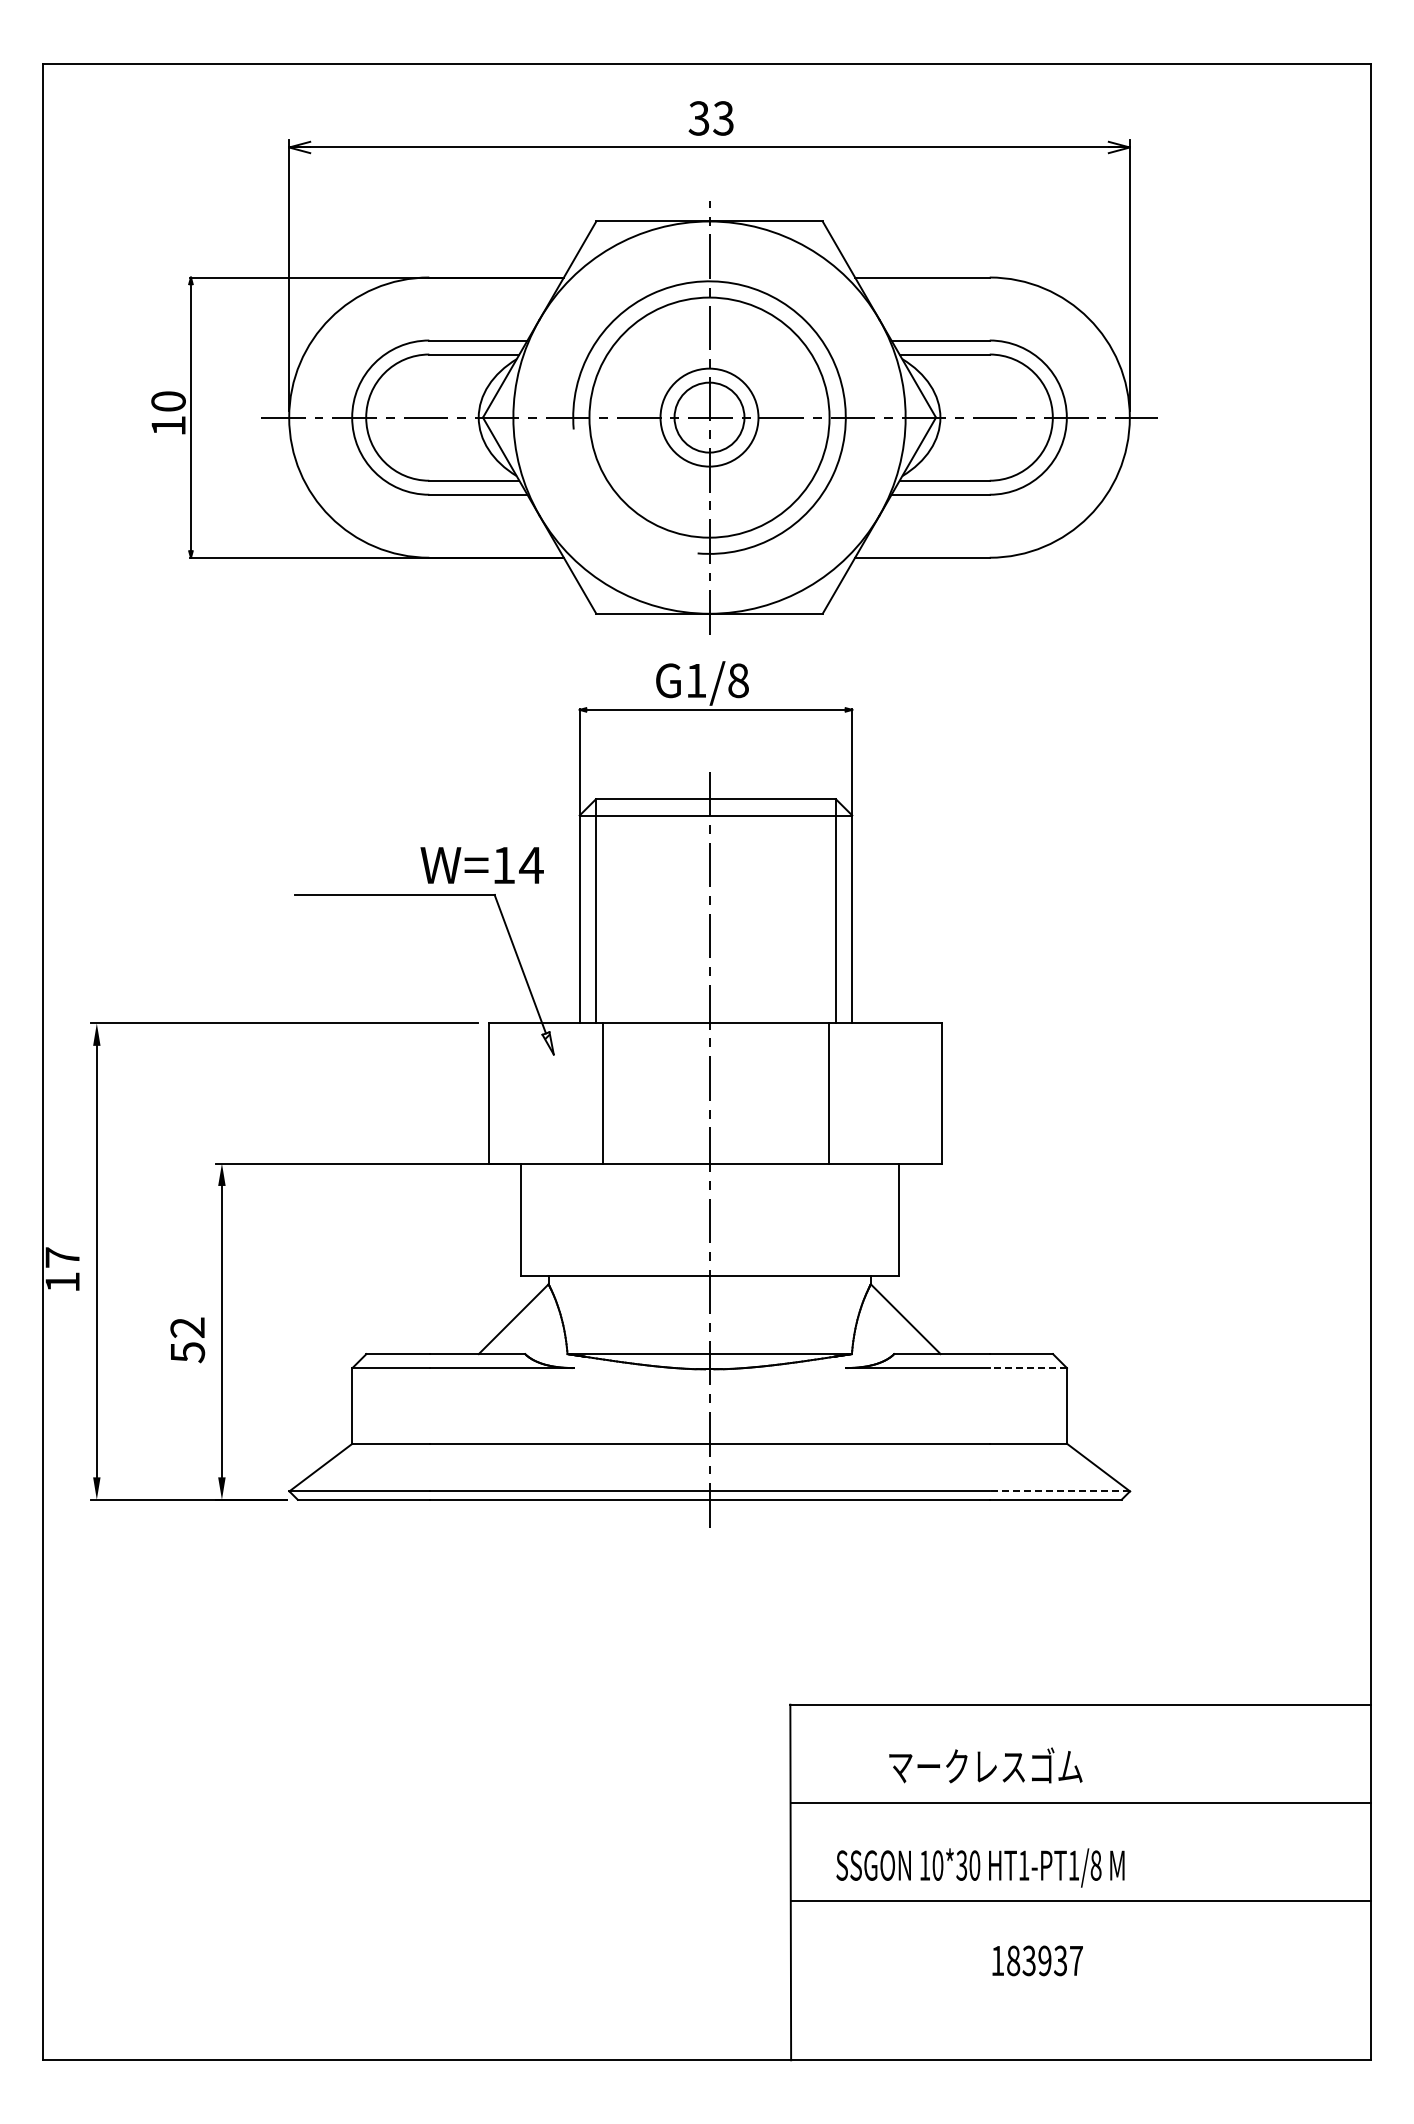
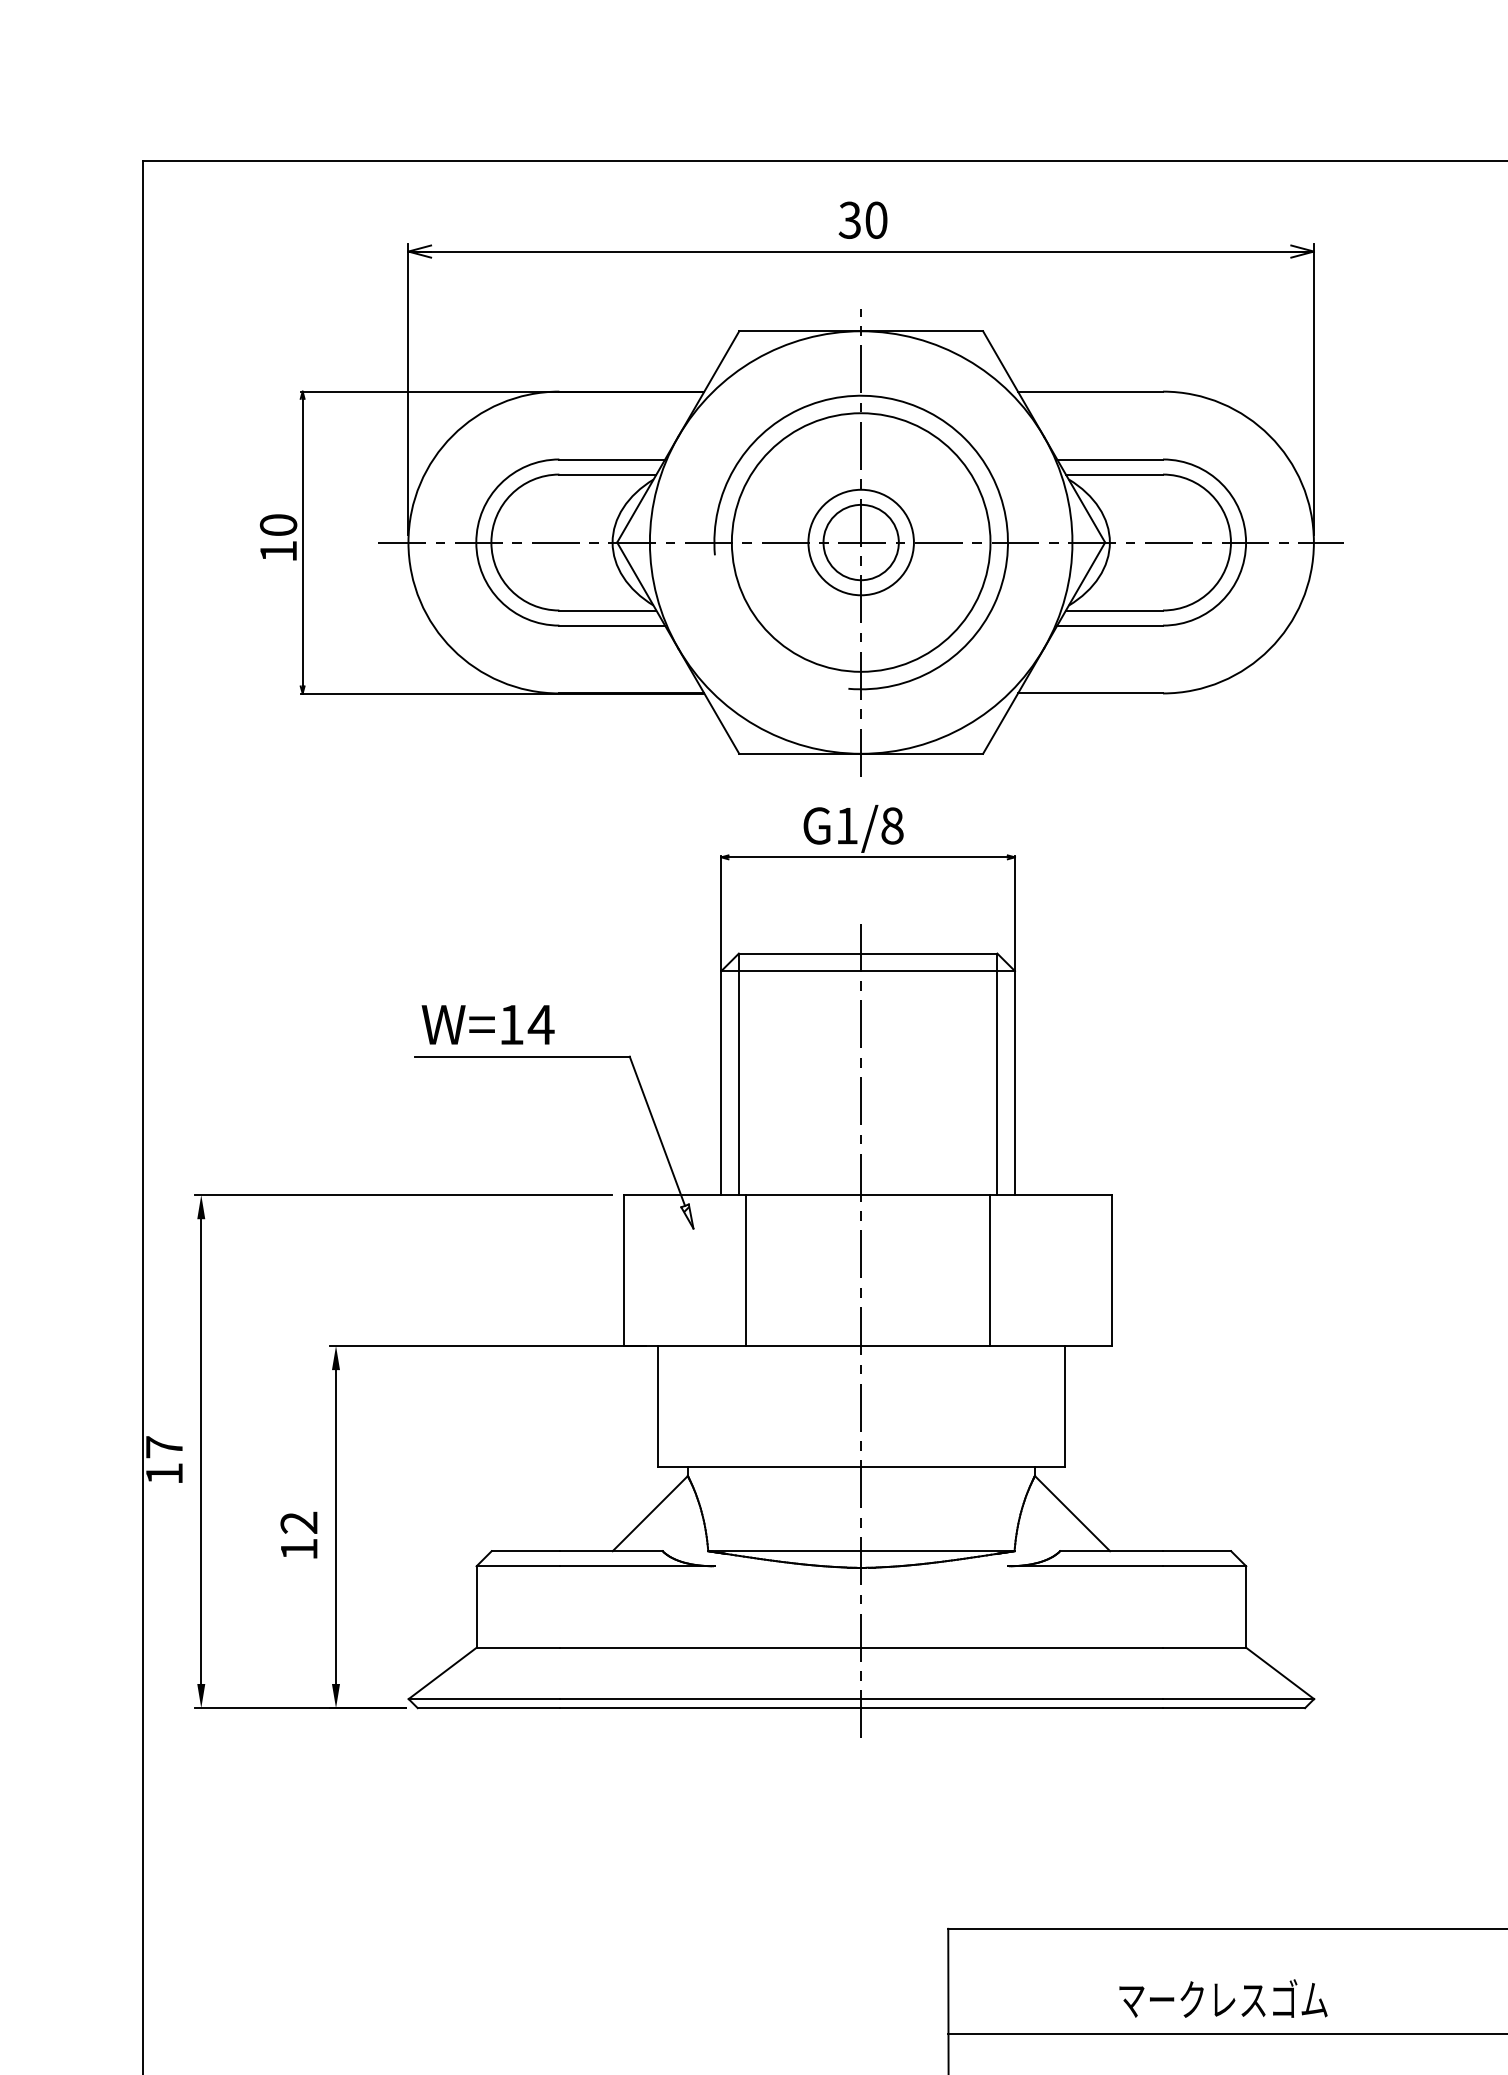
text: (723, 118) -> (876, 220), 33 -> 30
text: (481, 865) -> (487, 1024), moved
text: (188, 1352) -> (300, 1549), 52 -> 12
line: (1028, 1368) -> (1204, 1566), dashed -> solid
line: (1059, 1491) -> (1238, 1699), dashed -> solid
text: (985, 1765) -> (1223, 1998), moved

